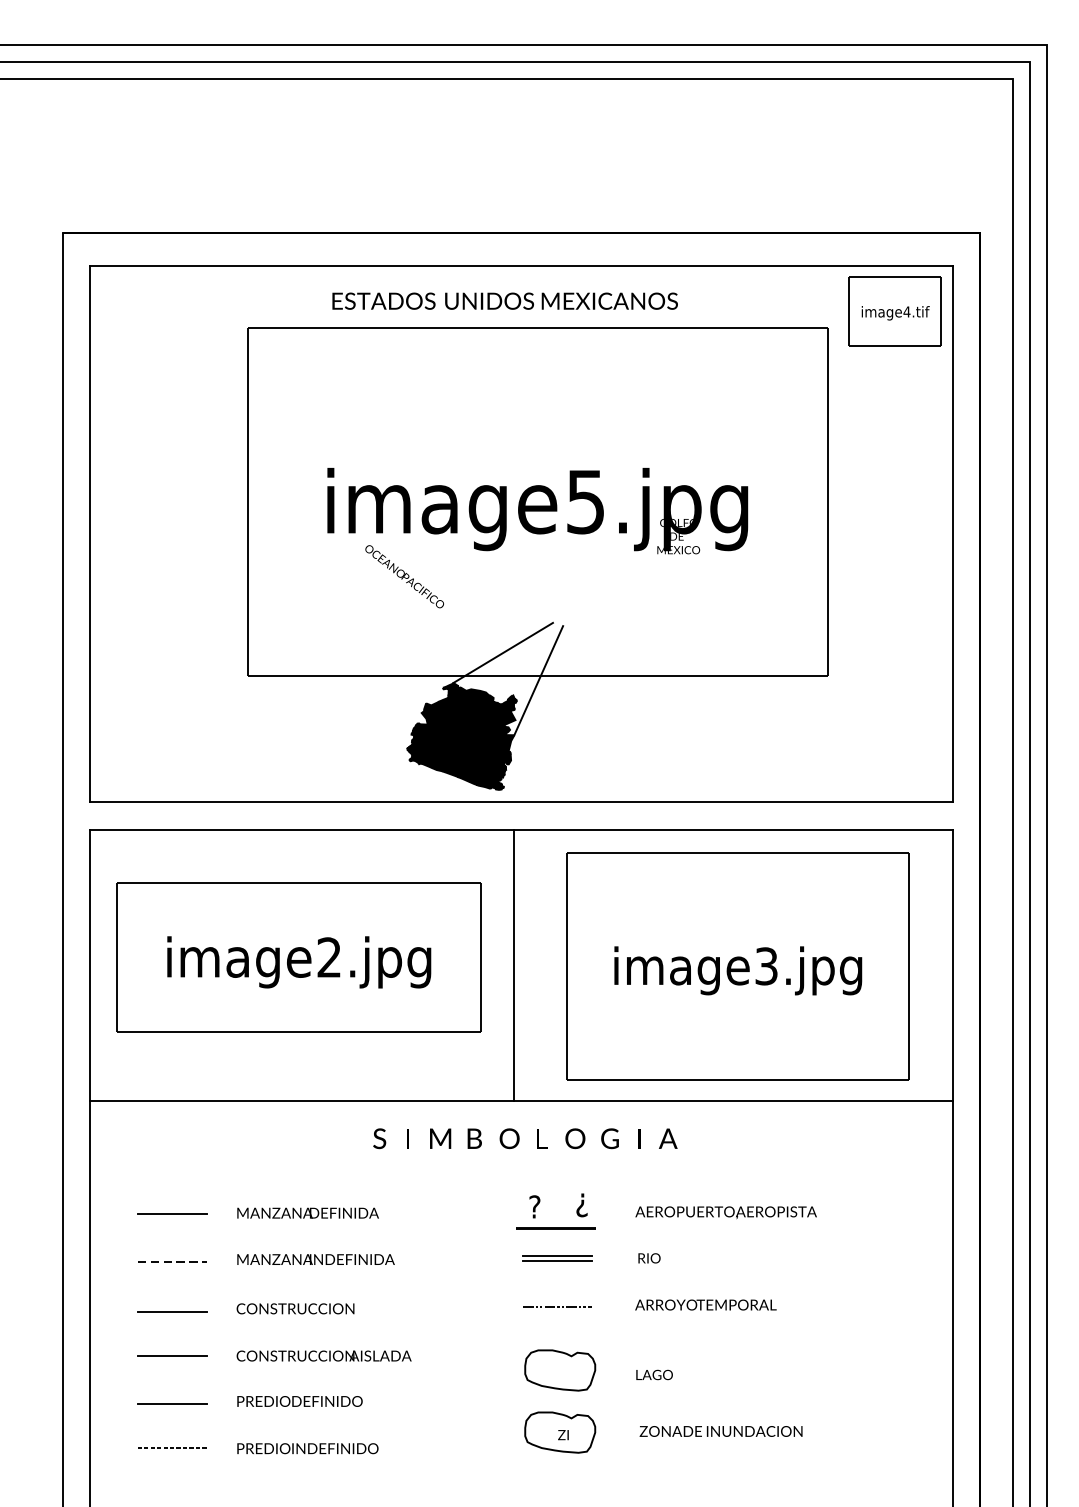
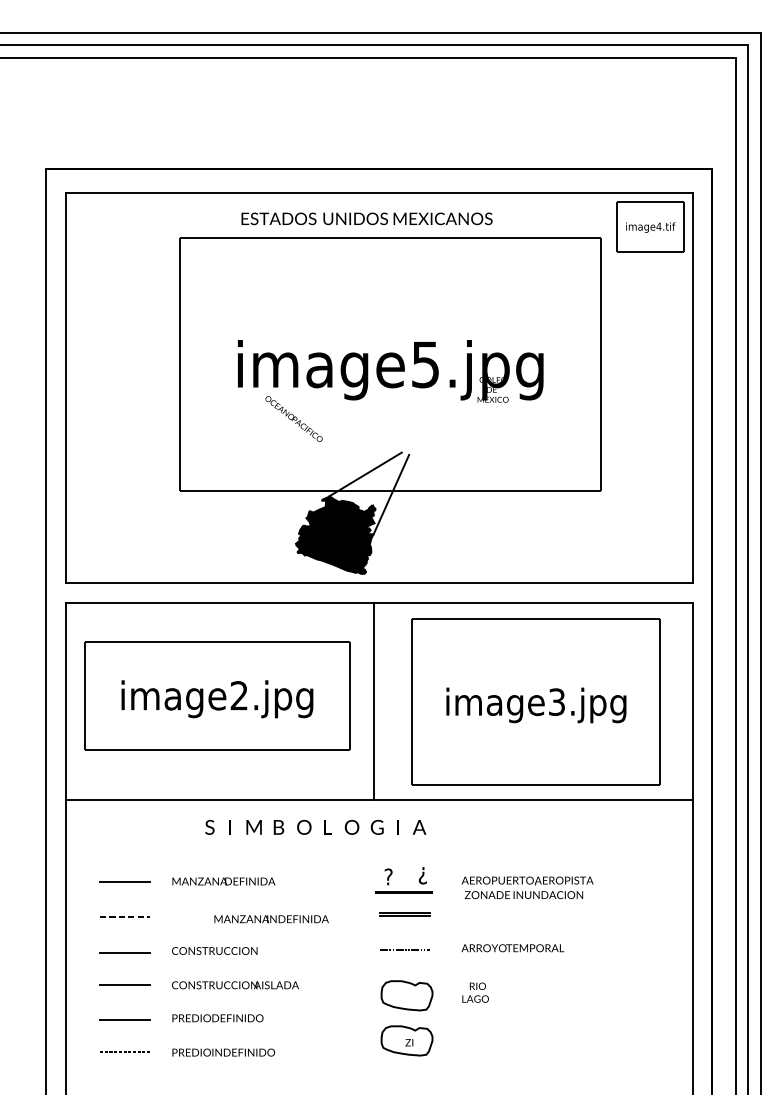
text: (525, 1137) -> (315, 826), moved
text: (648, 1257) -> (477, 985), moved
text: (315, 1259) -> (271, 919), moved
text: (720, 1432) -> (523, 895), moved

